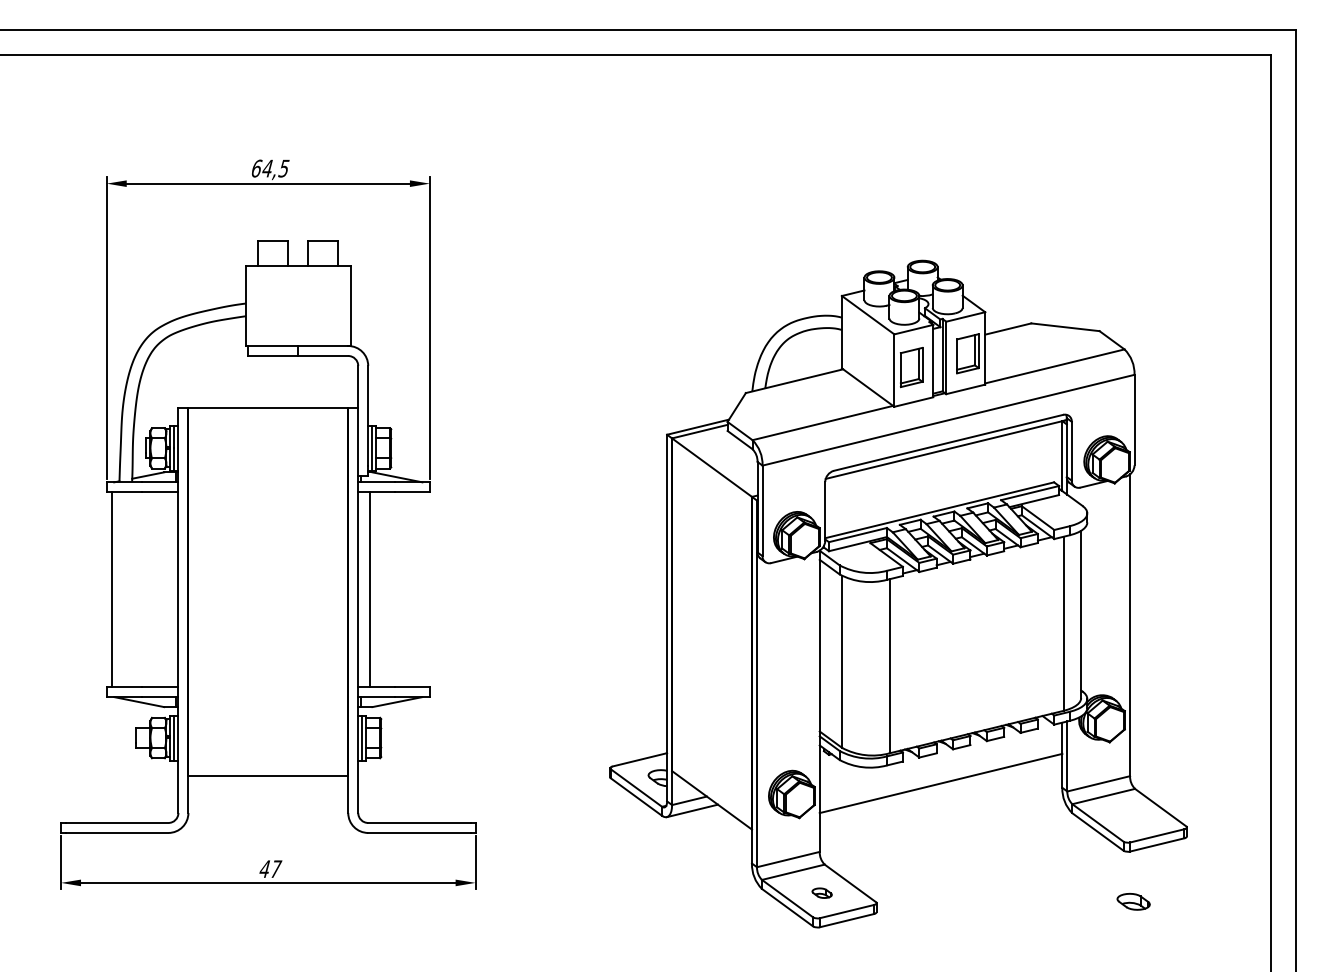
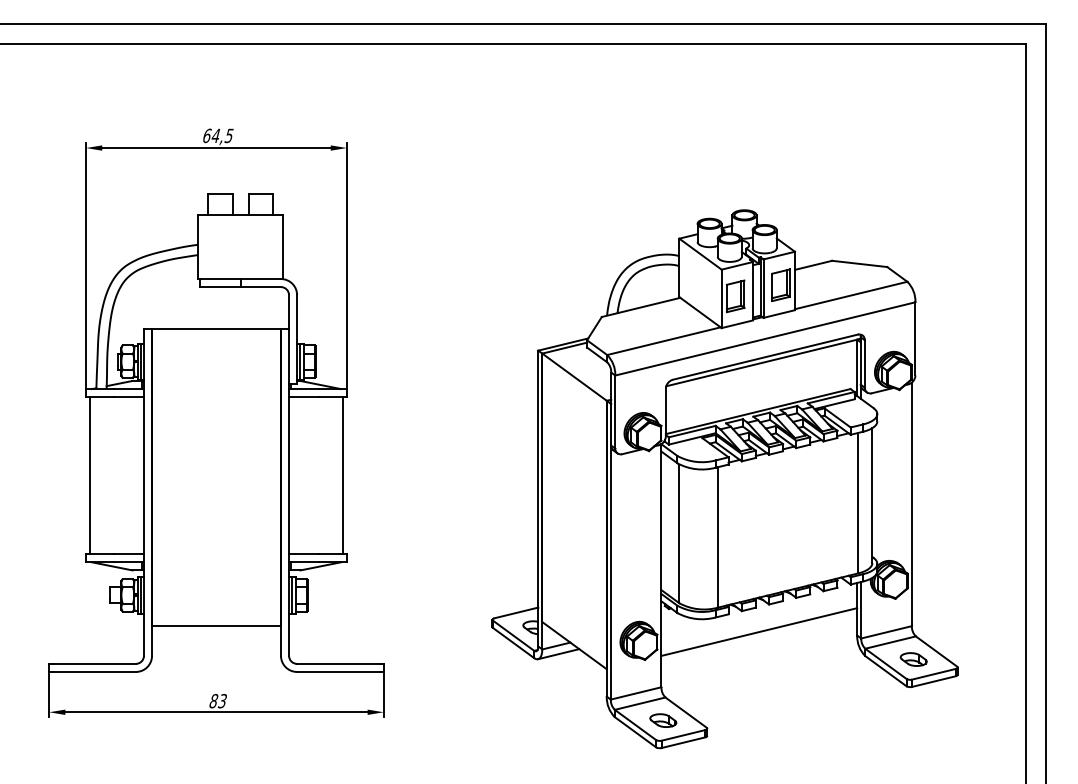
line: (369, 589) -> (342, 475), moved
text: (270, 868) -> (218, 700), 47 -> 83
part: (822, 893) -> (663, 720), size x1.67
part: (1133, 901) -> (913, 659), moved

